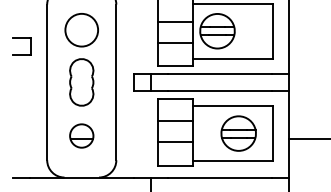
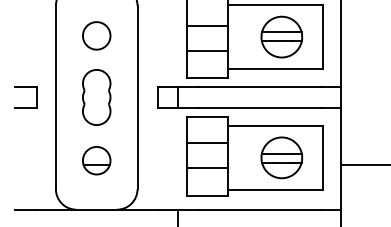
circle: (81, 29) -> (96, 35), size x0.71
part: (217, 30) -> (281, 36), moved
part: (21, 38) -> (25, 87), moved

